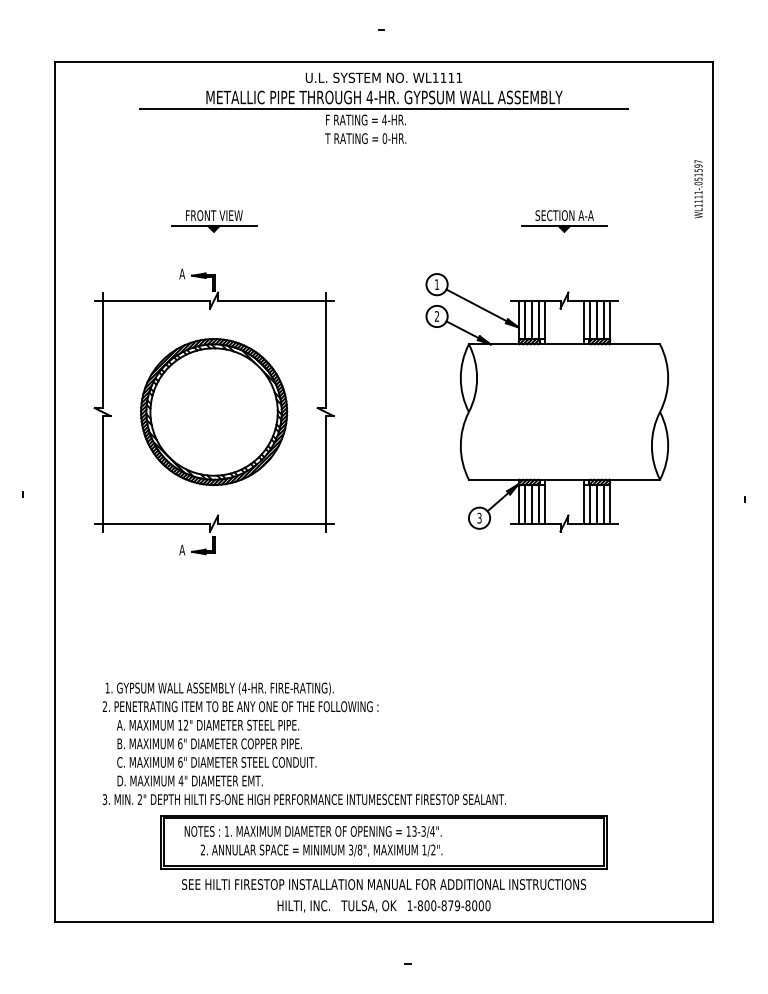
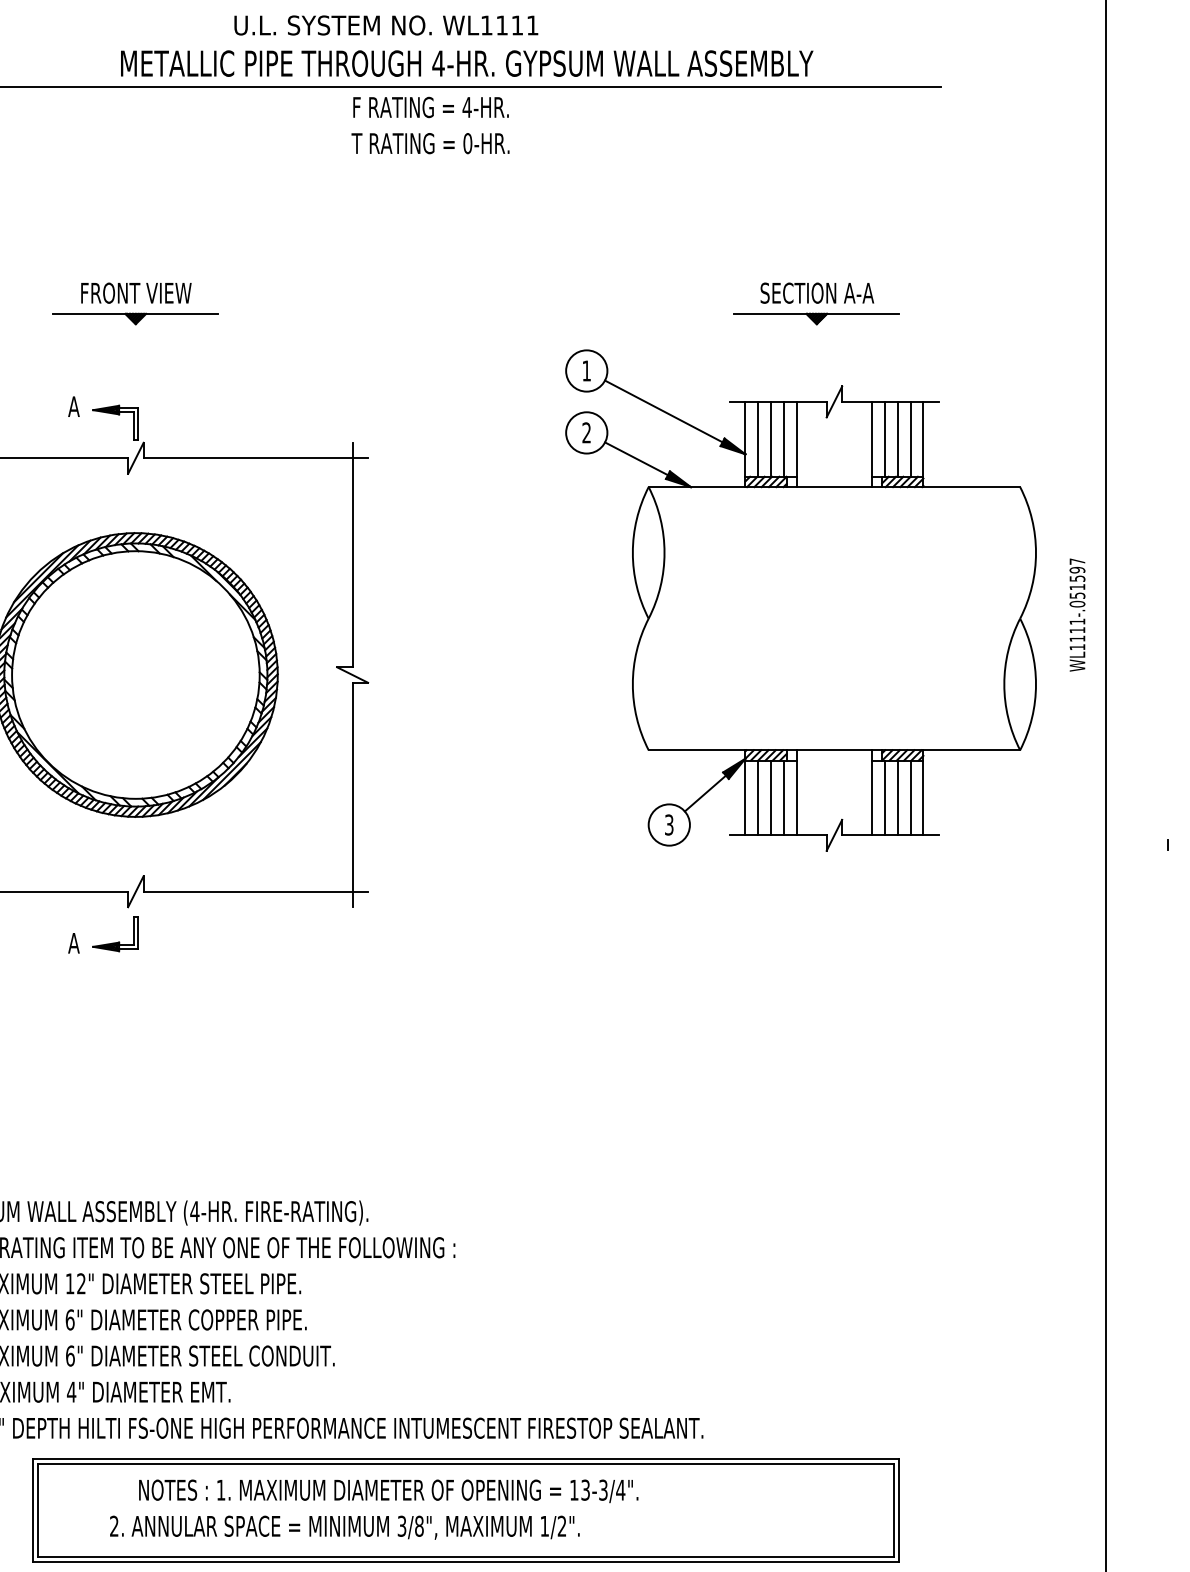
text: (383, 77) -> (385, 24), moved
text: (698, 189) -> (1077, 615), moved
part: (546, 402) -> (799, 600), moved
text: (312, 831) -> (387, 1490), moved

